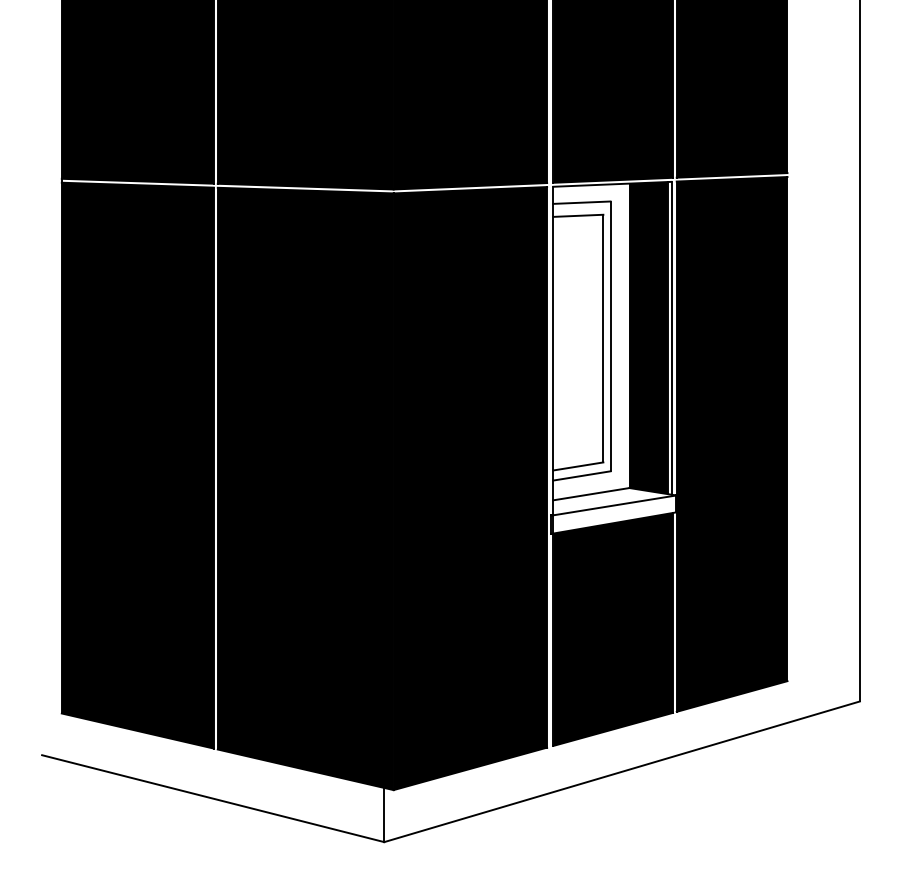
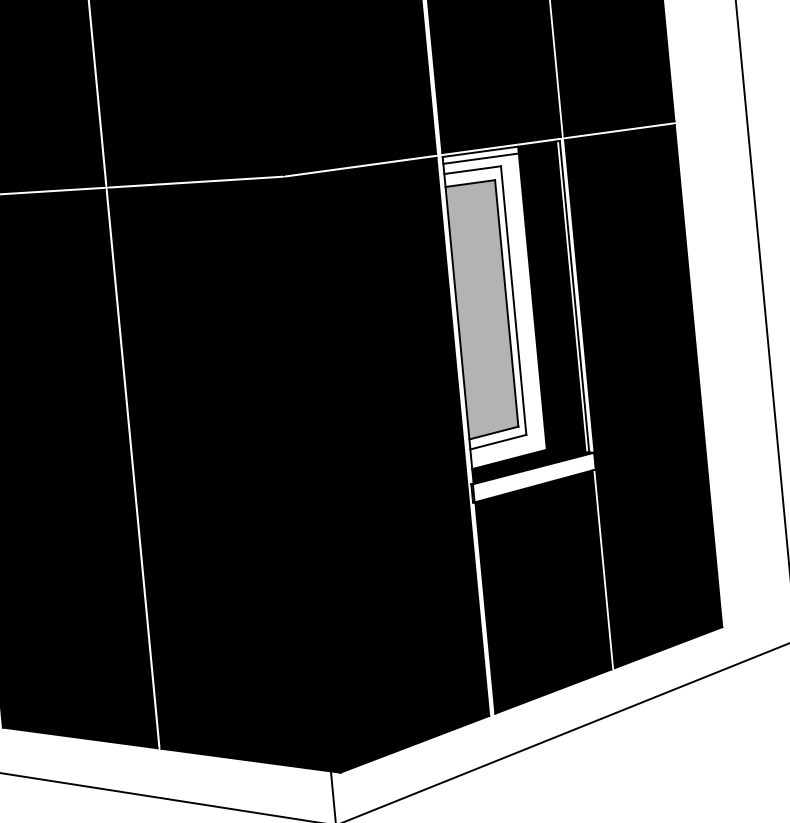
line: (591, 191) -> (481, 158), added
fill: (578, 342) -> (482, 309), added
fill: (614, 501) -> (533, 464), added

